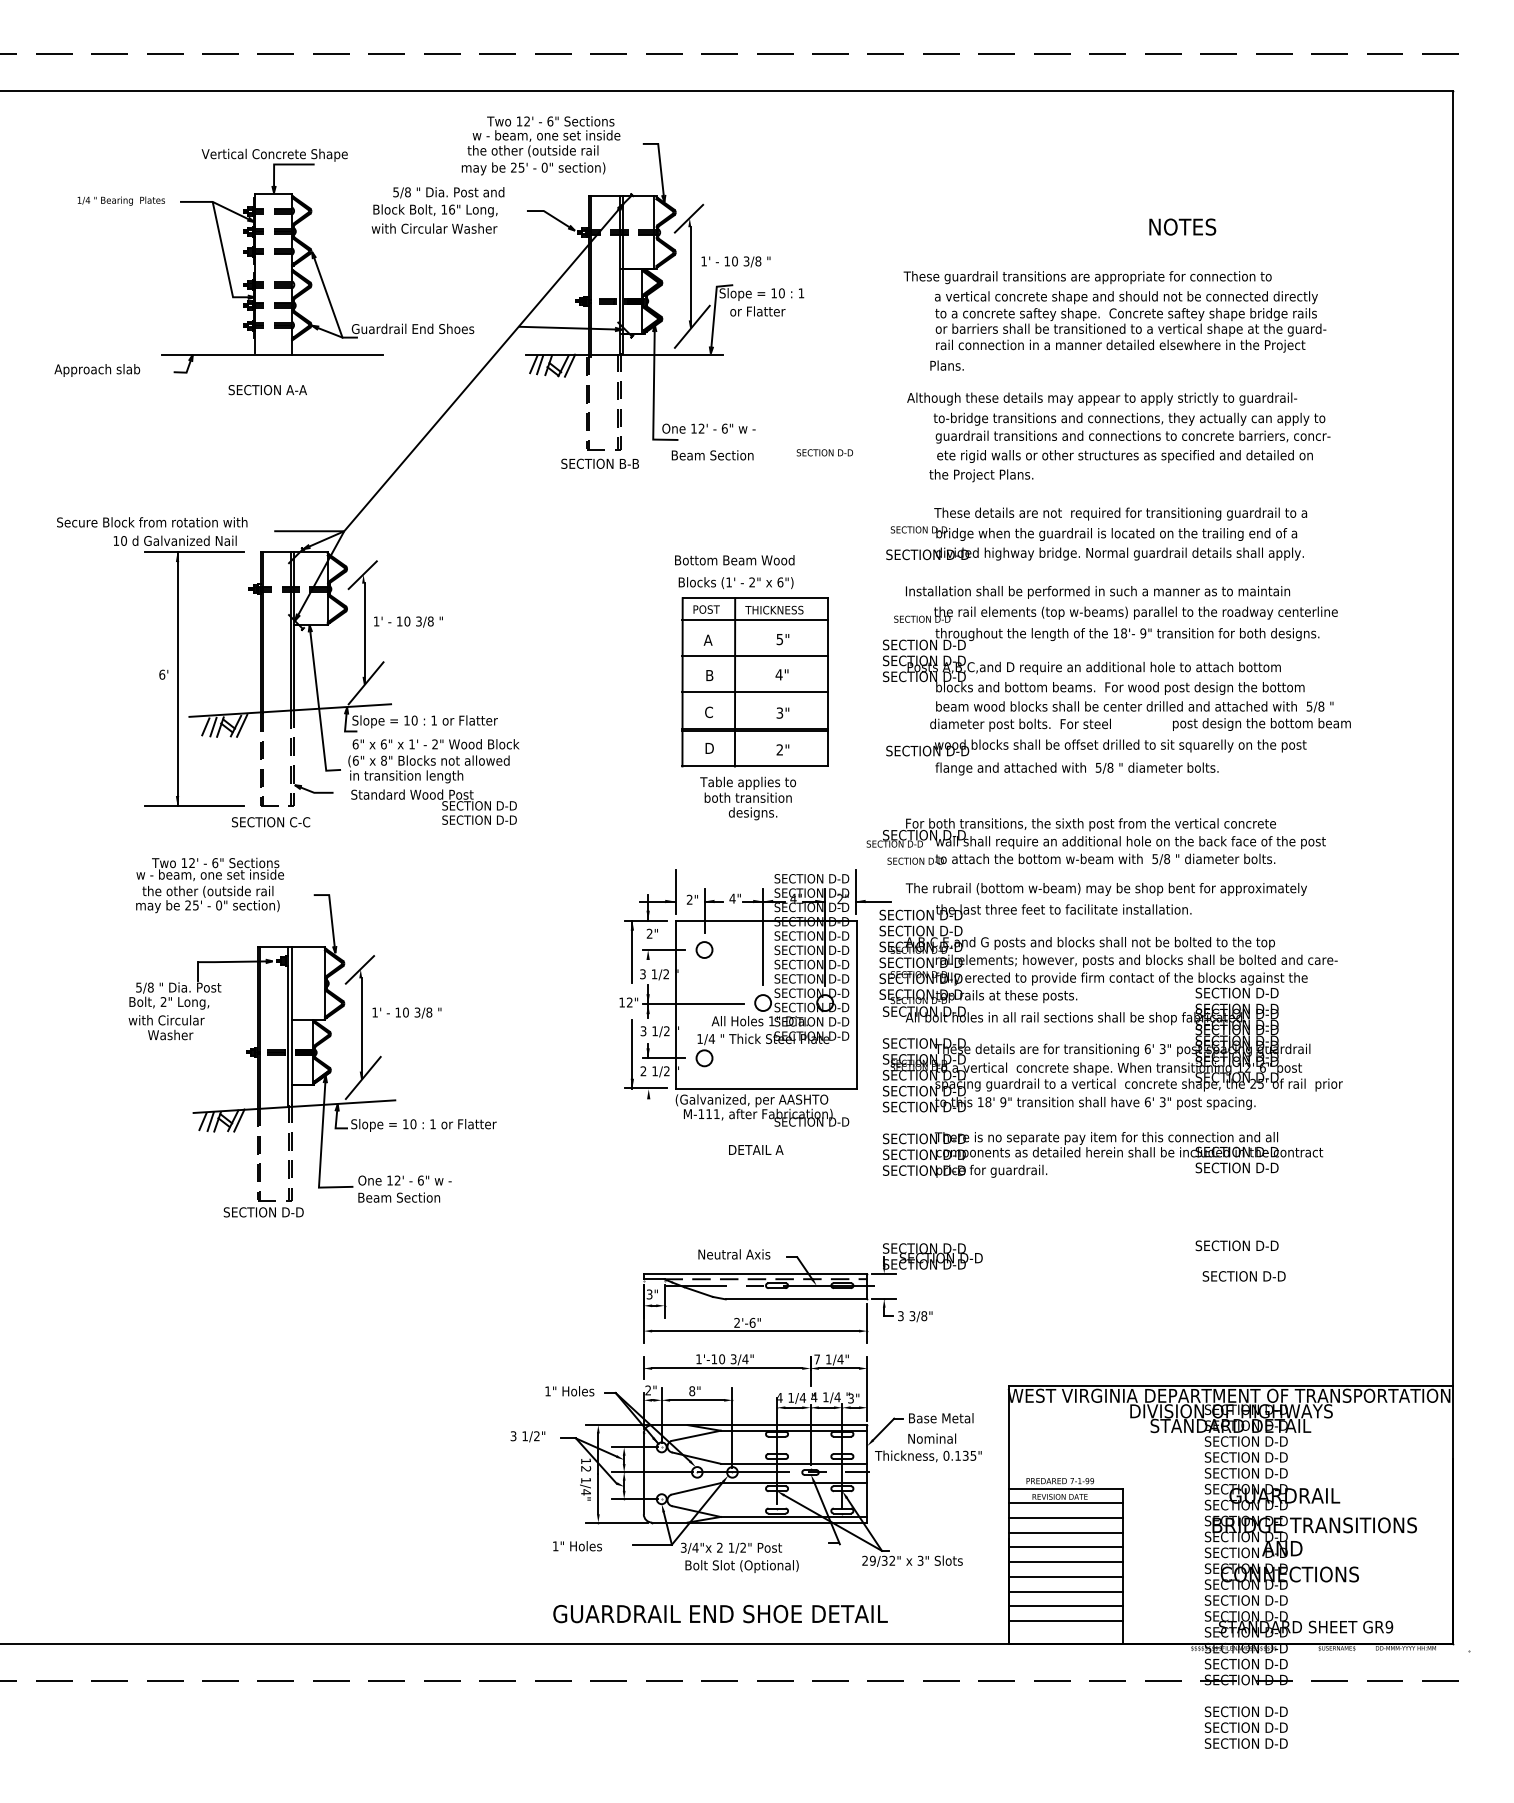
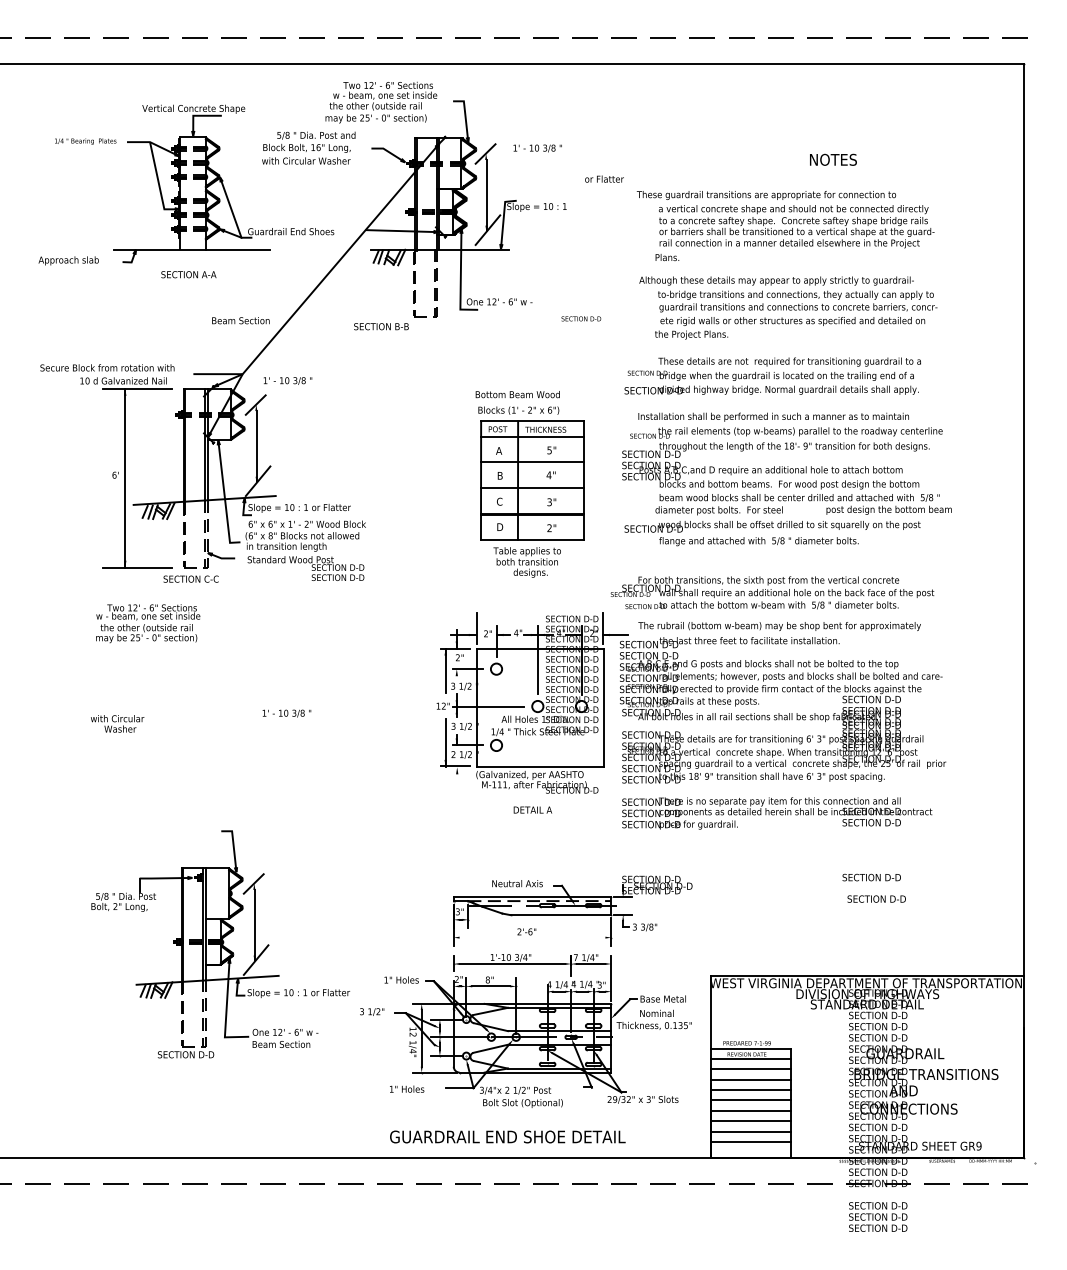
text: (735, 261) -> (537, 148), moved
text: (757, 311) -> (604, 179), moved
text: (712, 455) -> (240, 320), moved
text: (599, 463) -> (380, 326), moved
text: (408, 621) -> (287, 380), moved
part: (312, 1055) -> (220, 944), moved
line: (755, 1331) -> (532, 937), removed

